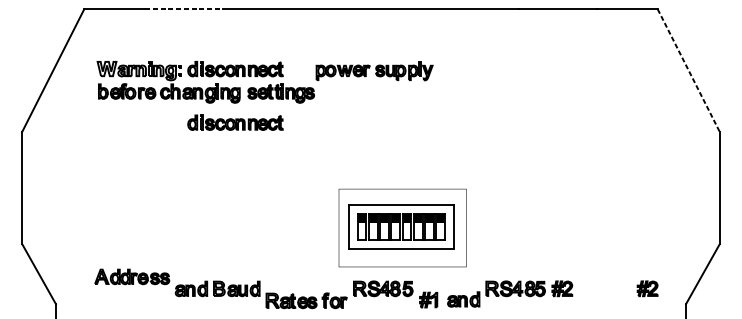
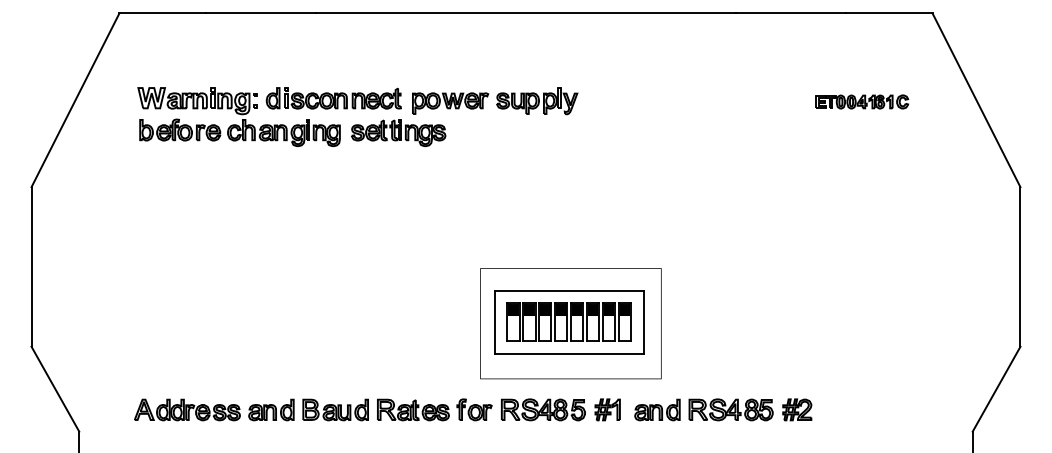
line: (184, 9) -> (261, 13), dashed -> solid
line: (688, 70) -> (976, 100), dashed -> solid
part: (374, 71) -> (495, 101), moved
part: (608, 71) -> (862, 101), added
part: (235, 122) -> (333, 174), removed
part: (132, 276) -> (187, 409), moved
part: (647, 288) -> (918, 409), removed
part: (428, 299) -> (607, 409), moved
part: (463, 299) -> (657, 409), moved
part: (306, 300) -> (434, 409), moved

